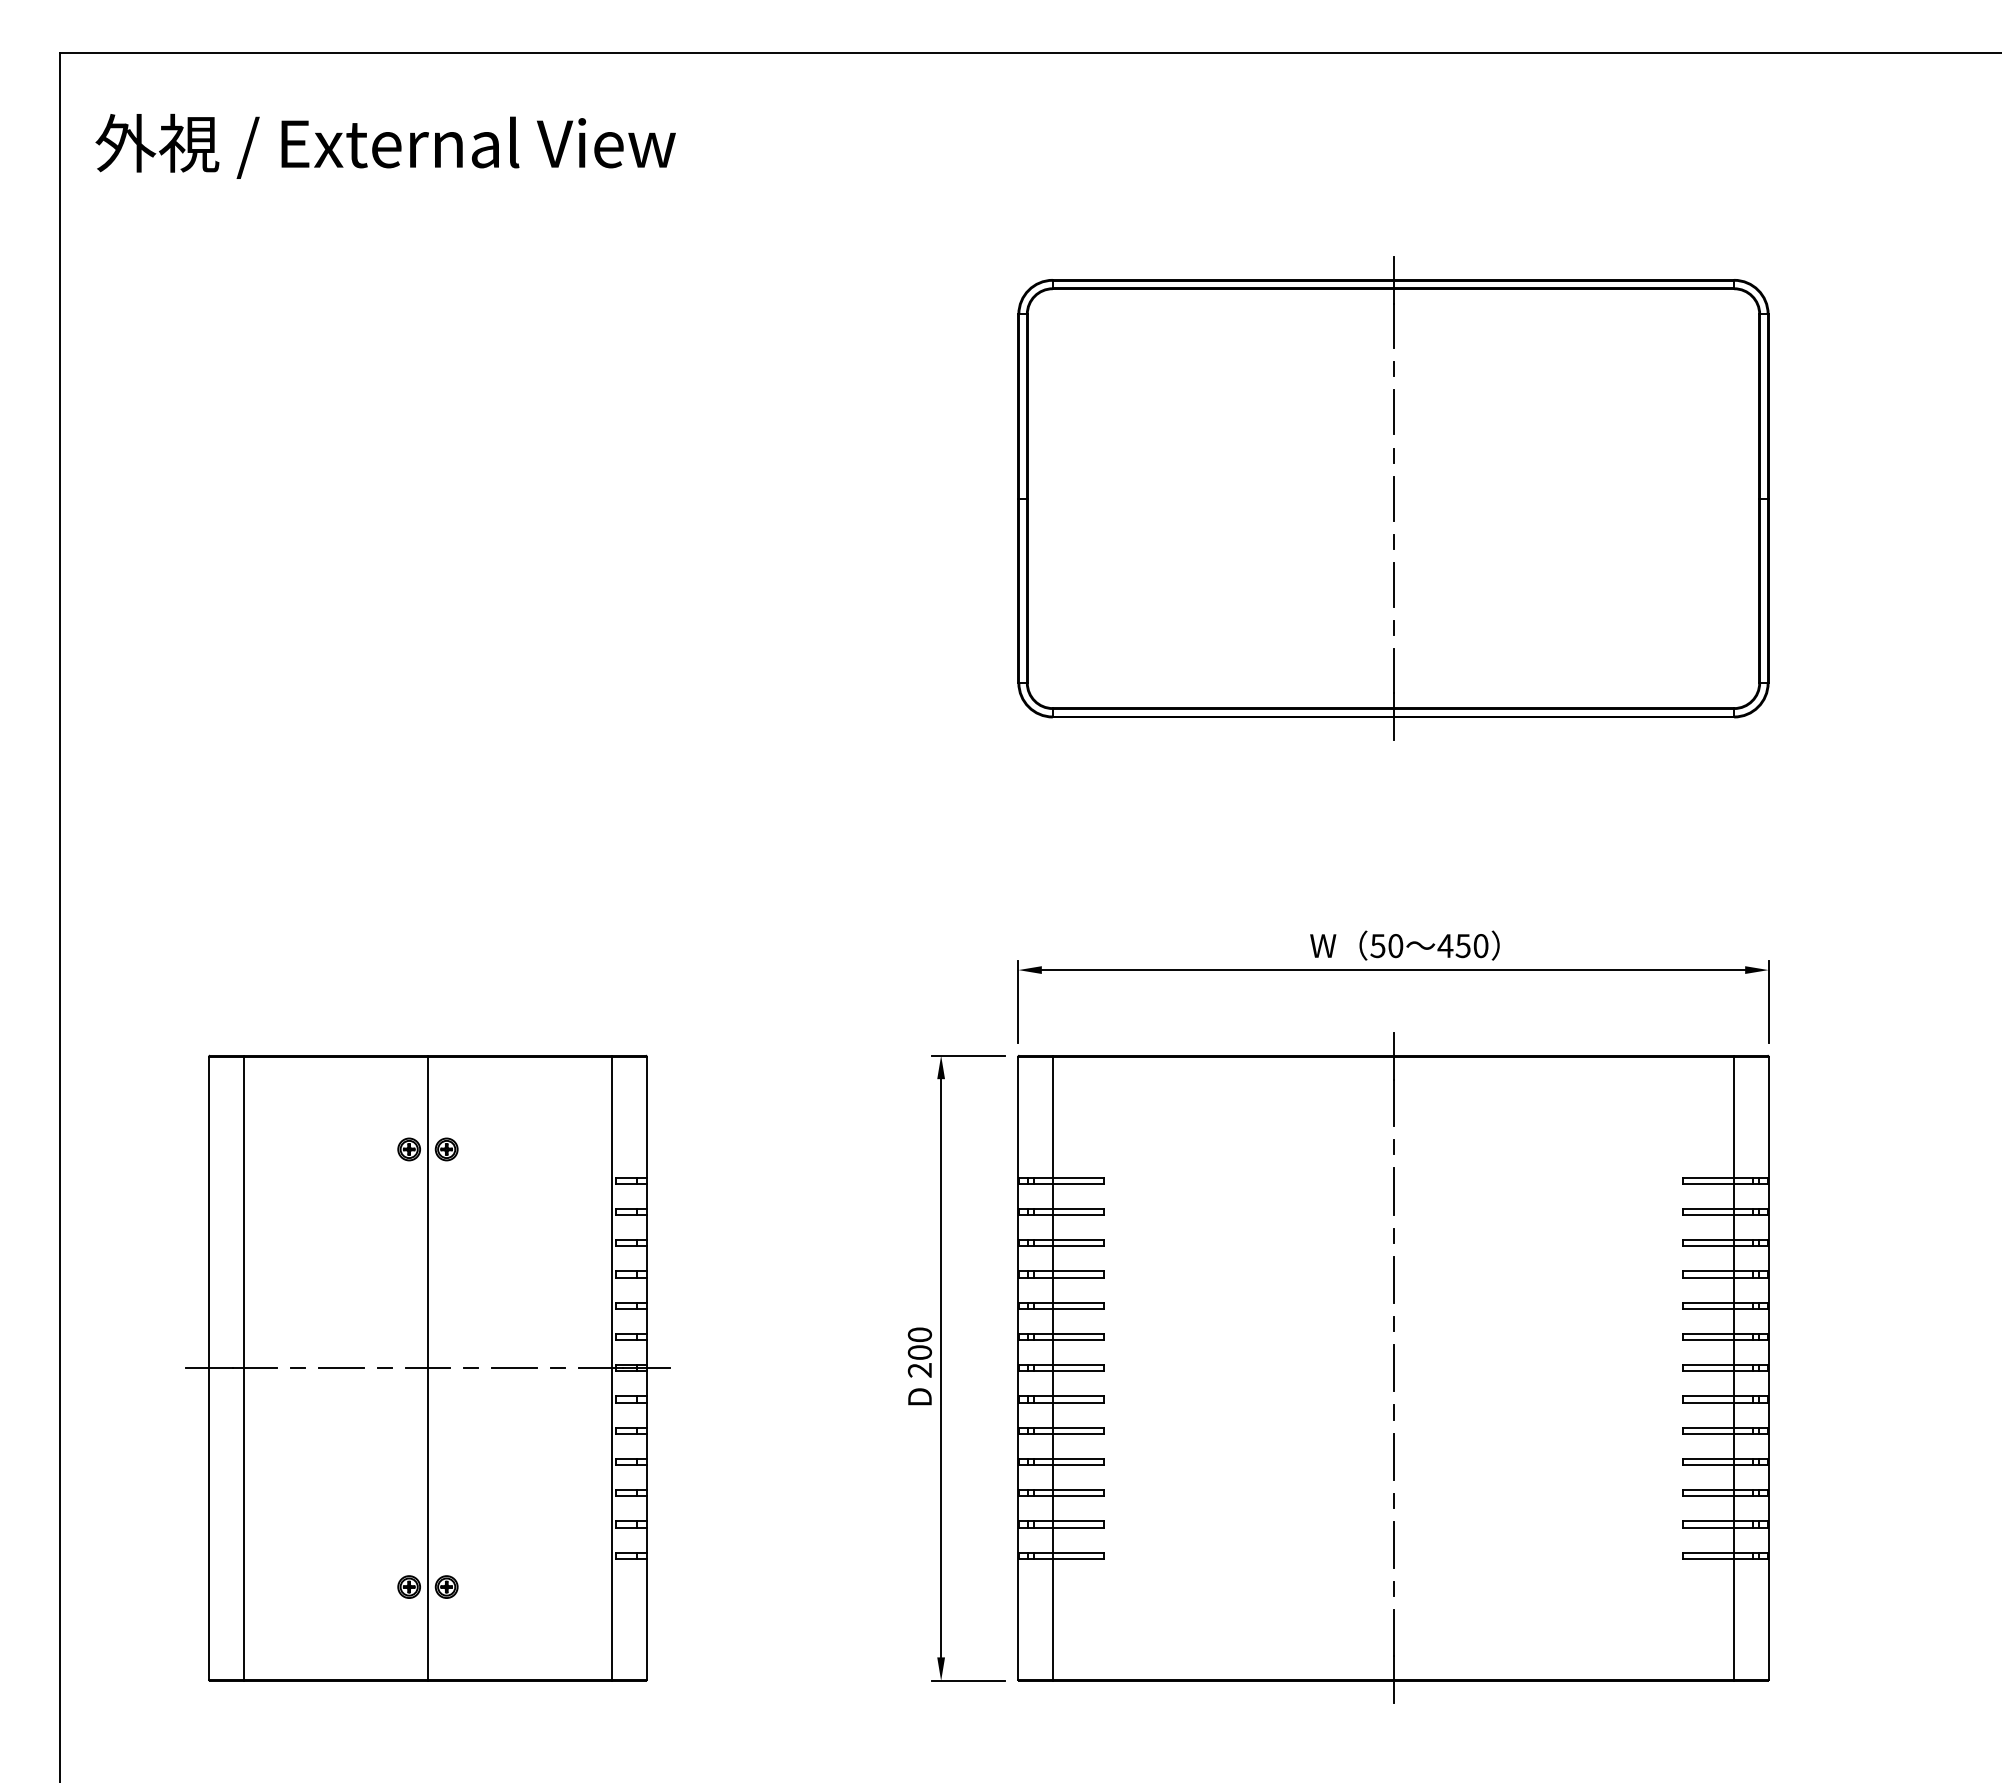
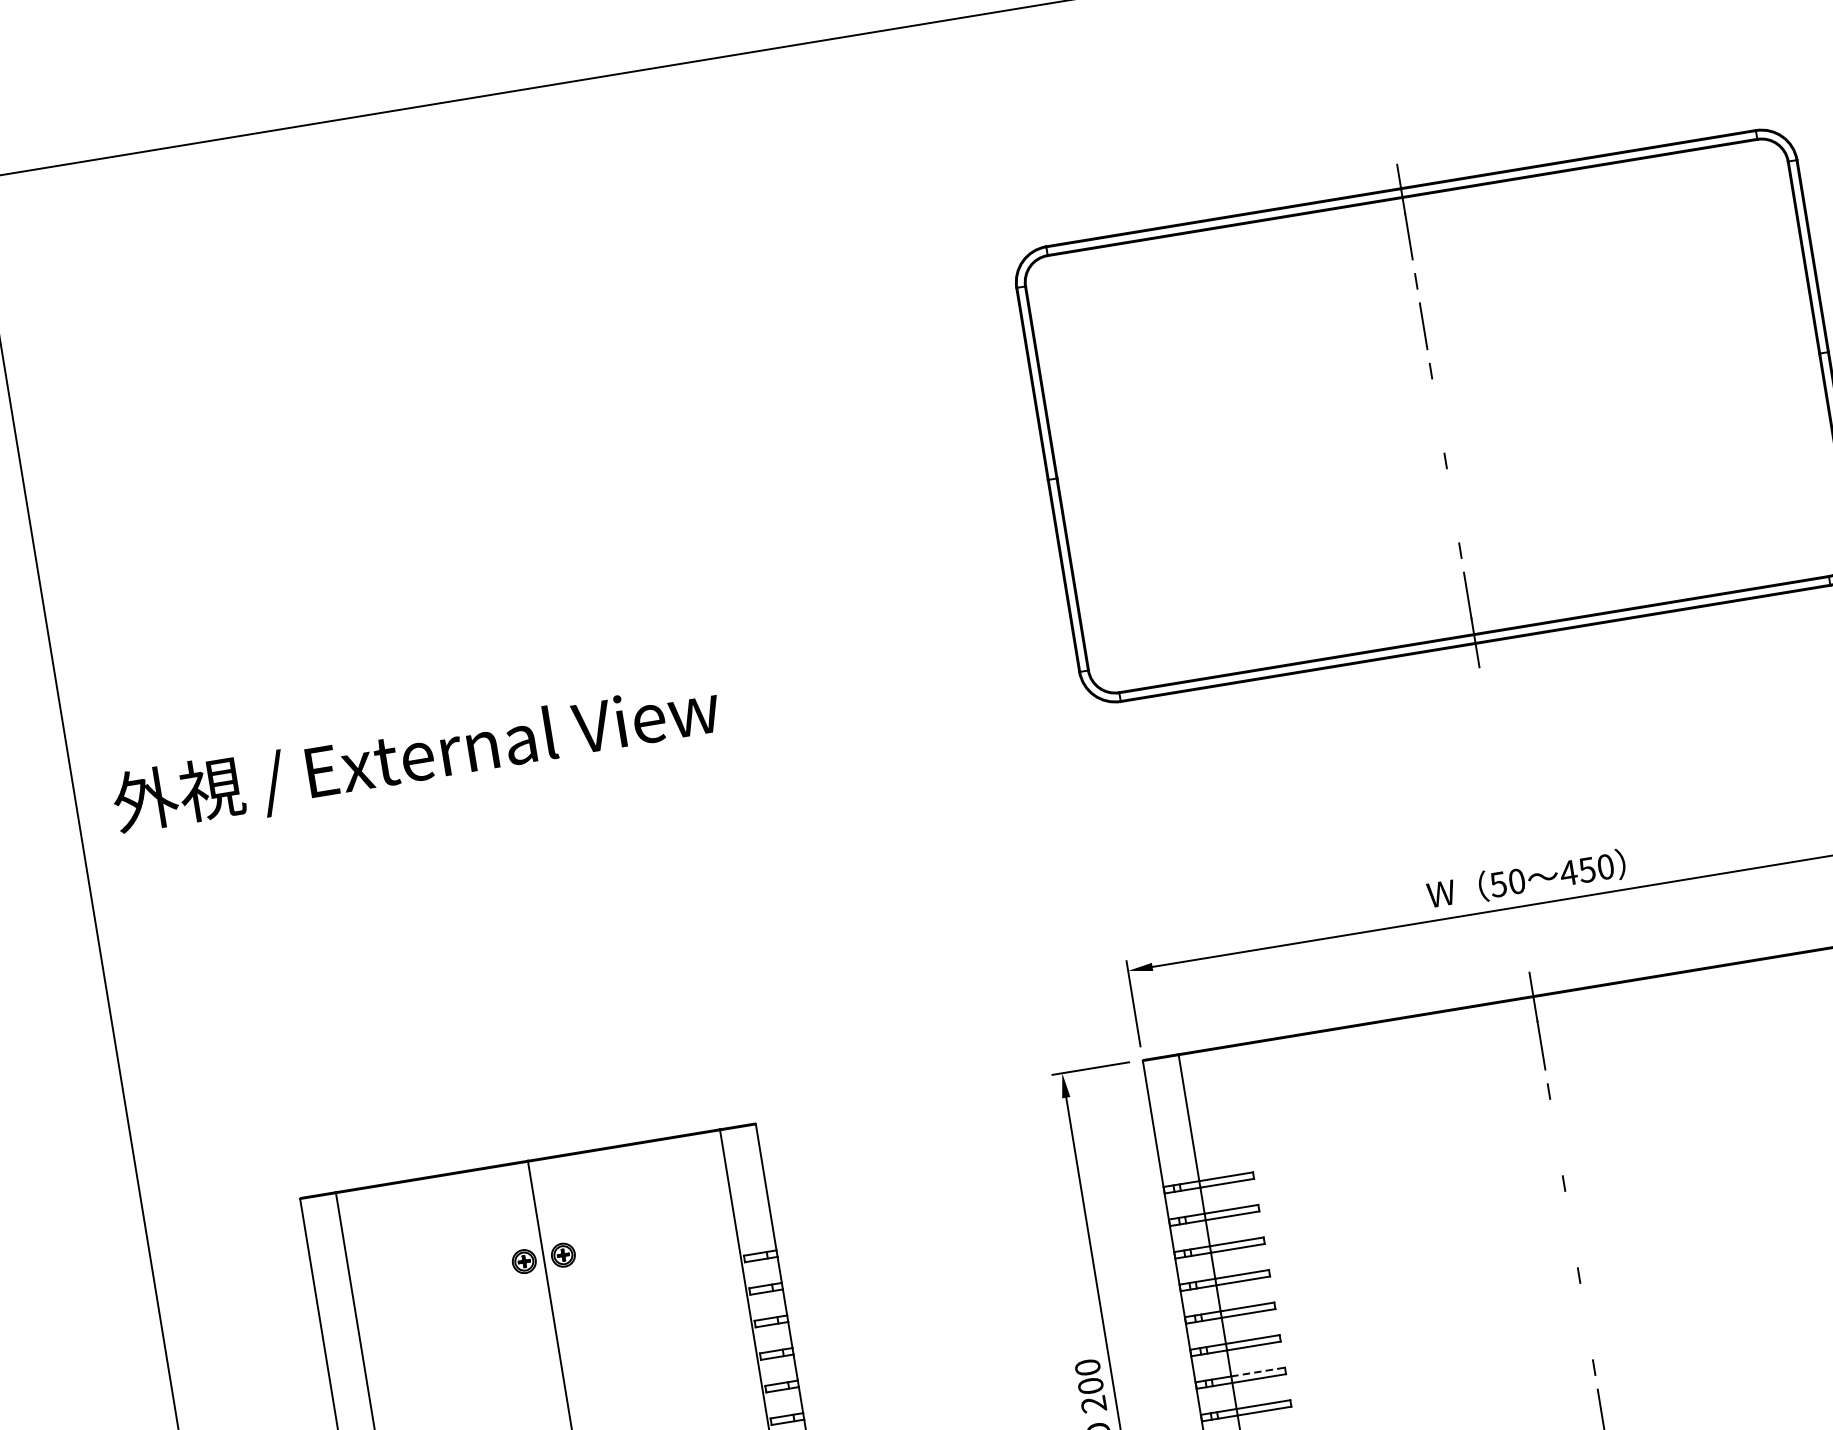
text: (385, 145) -> (416, 757), moved
line: (1393, 498) -> (1438, 415), removed
line: (1393, 584) -> (1452, 505), removed
line: (1393, 1191) -> (1556, 1137), removed
line: (1393, 1279) -> (1571, 1229), removed
line: (1078, 1365) -> (1258, 1372), solid -> dashed
line: (1393, 1368) -> (1586, 1321), removed

